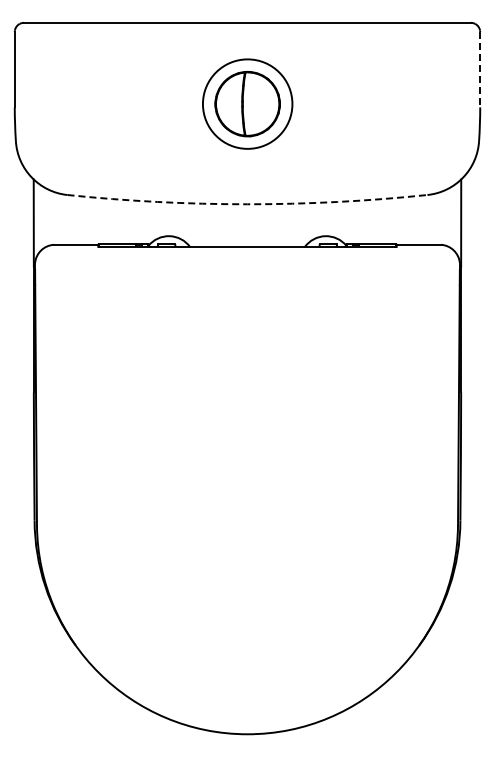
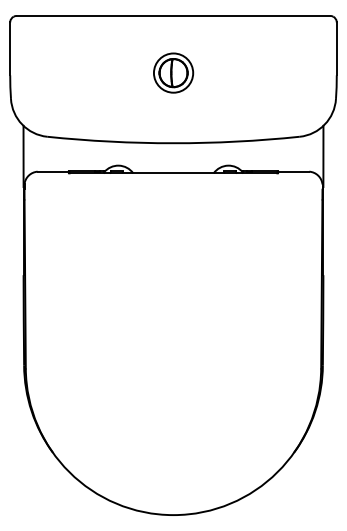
line: (480, 69) -> (336, 48), dashed -> solid
part: (247, 104) -> (173, 73), size x0.62
arc: (247, 204) -> (173, 143), dashed -> solid

